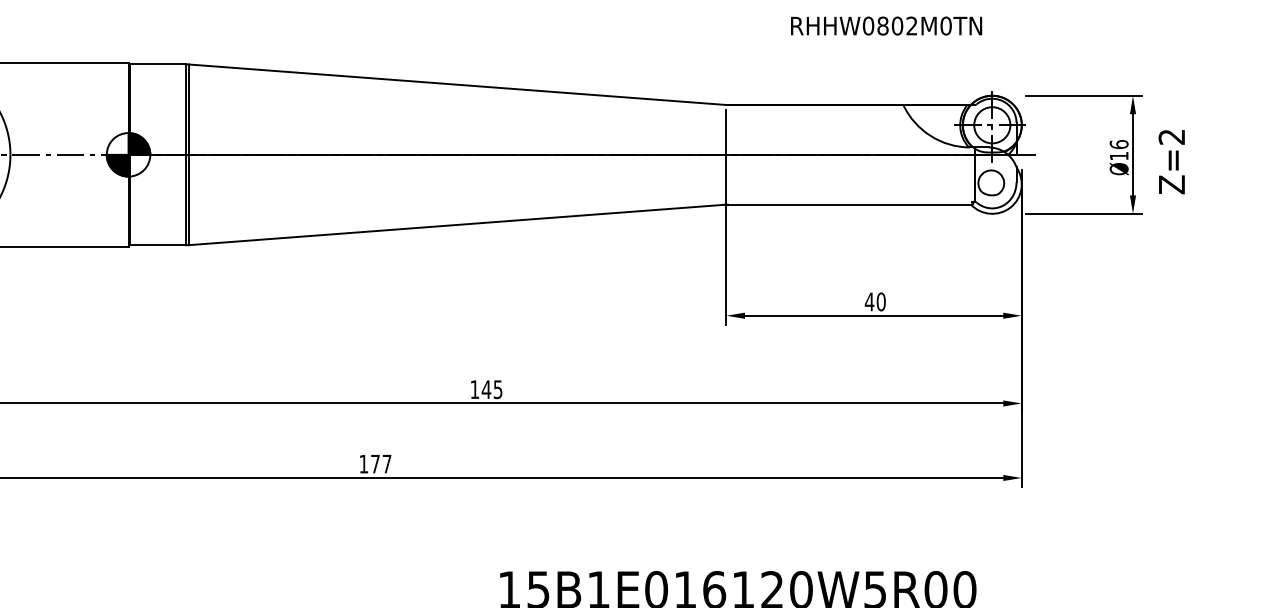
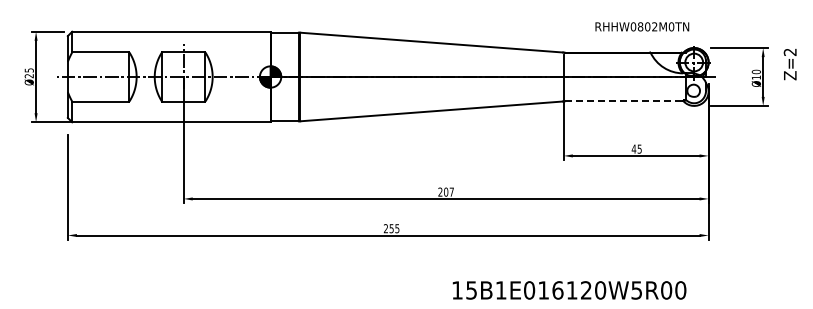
text: (886, 25) -> (642, 26), moved
text: (1117, 143) -> (755, 71), Ø16 -> Ø10
text: (1170, 161) -> (789, 64), moved
line: (848, 204) -> (623, 101), solid -> dashed
text: (880, 300) -> (639, 148), 40 -> 45
text: (485, 388) -> (445, 191), 145 -> 207
text: (375, 463) -> (391, 228), 177 -> 255

